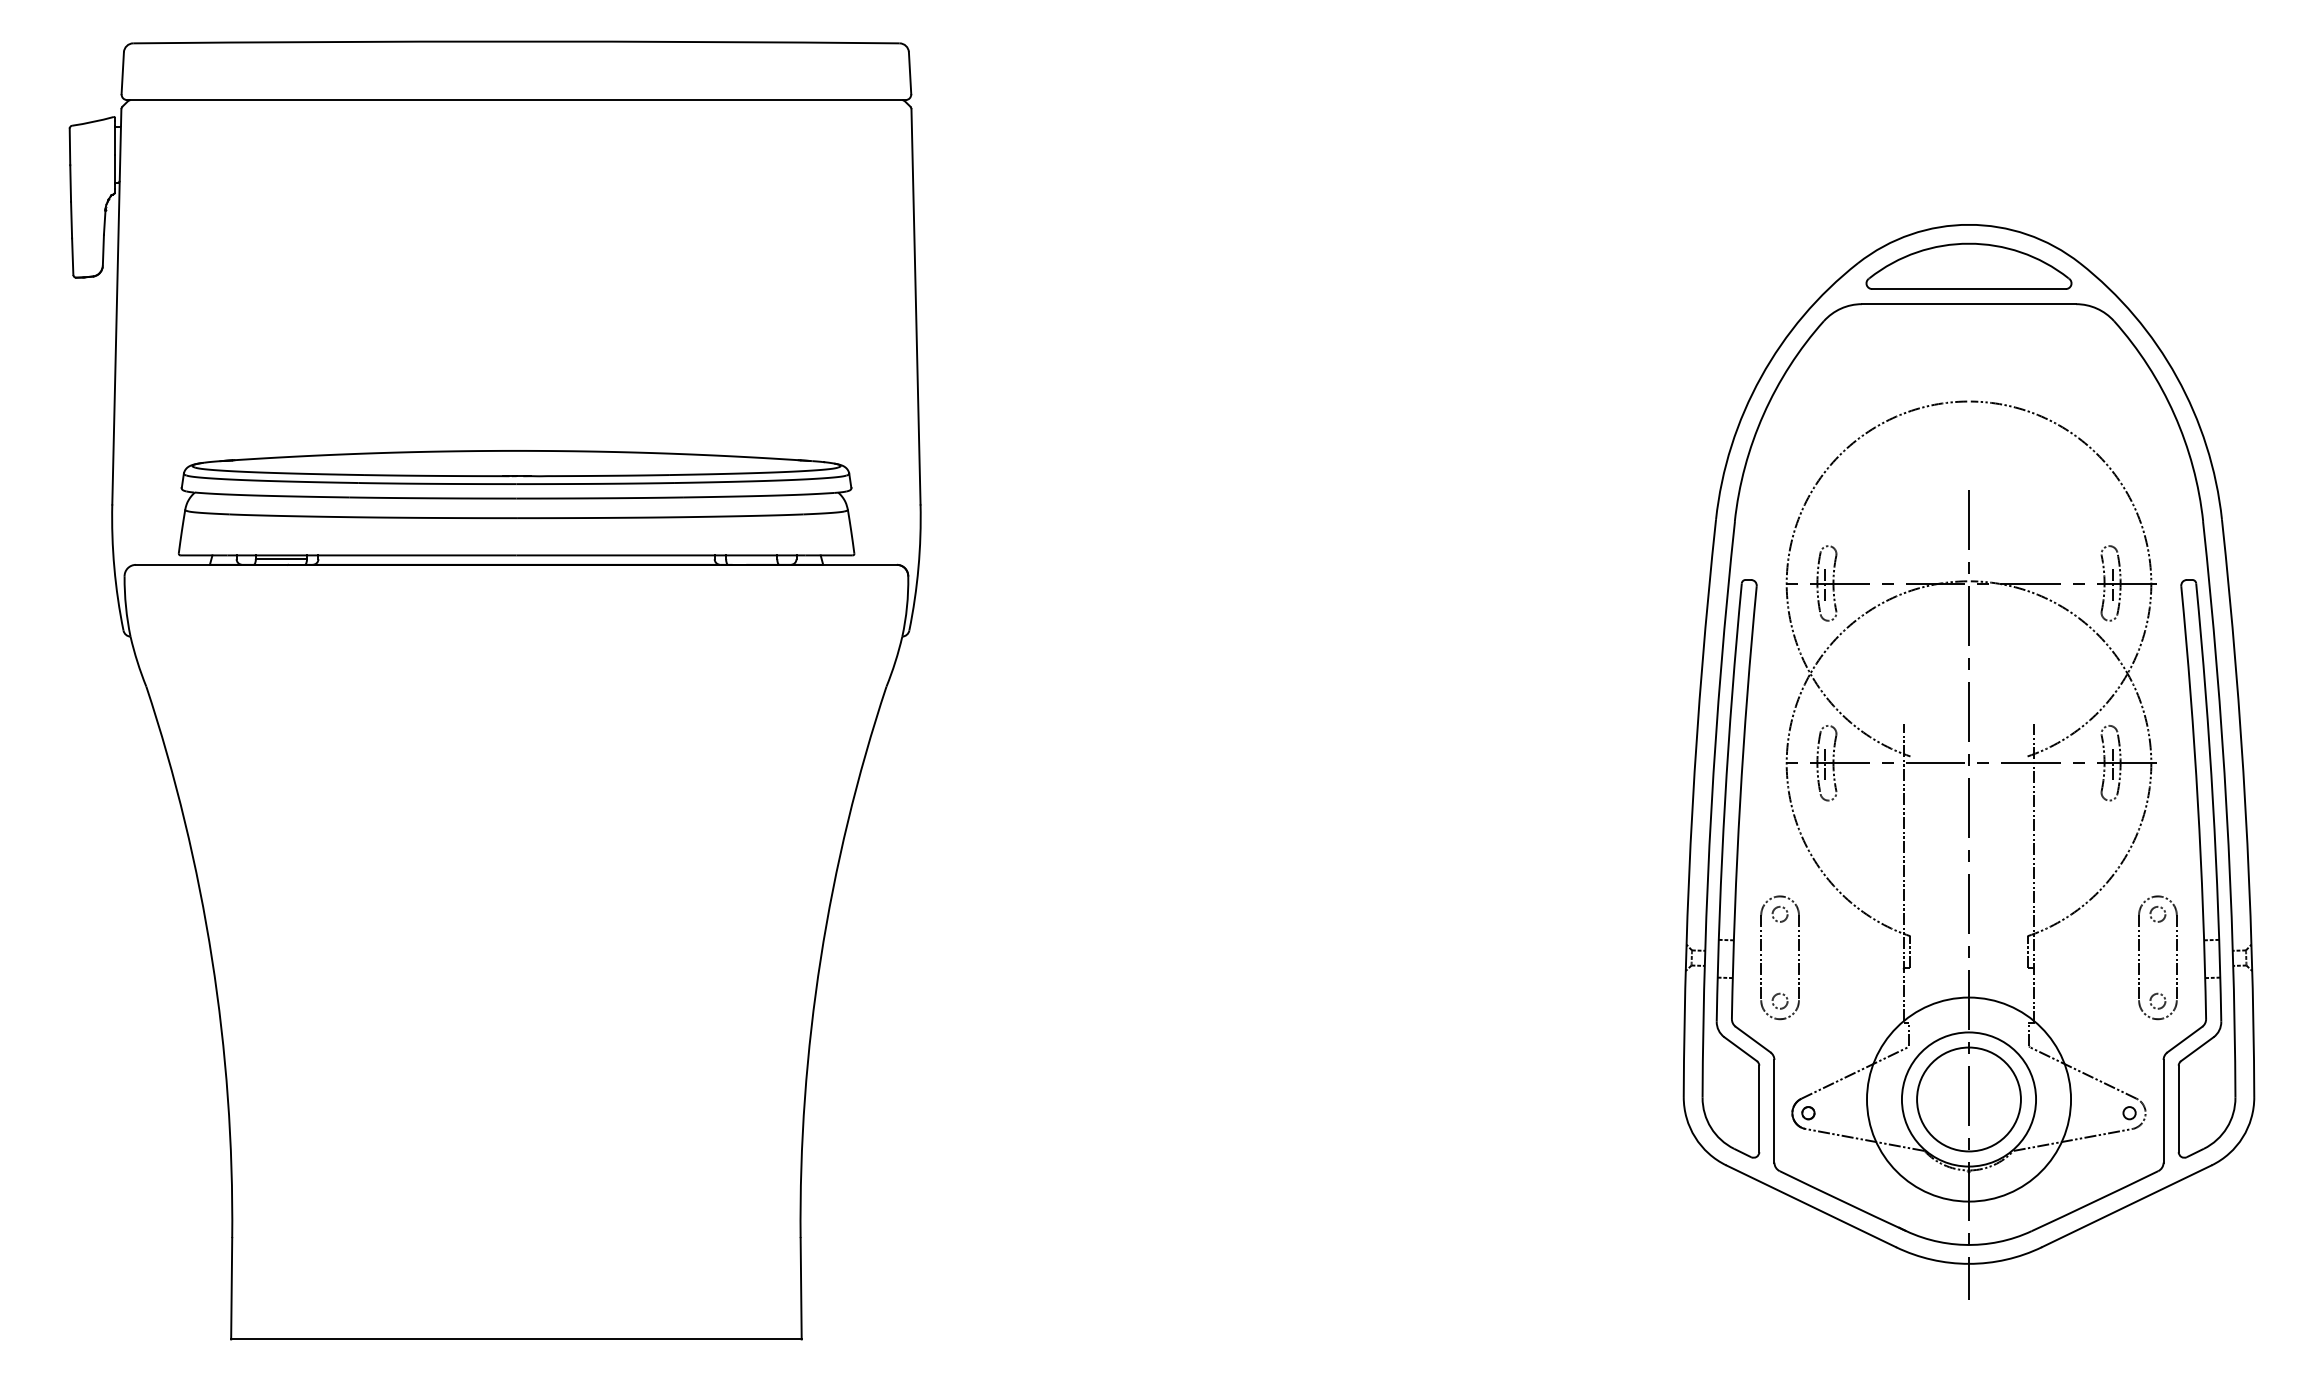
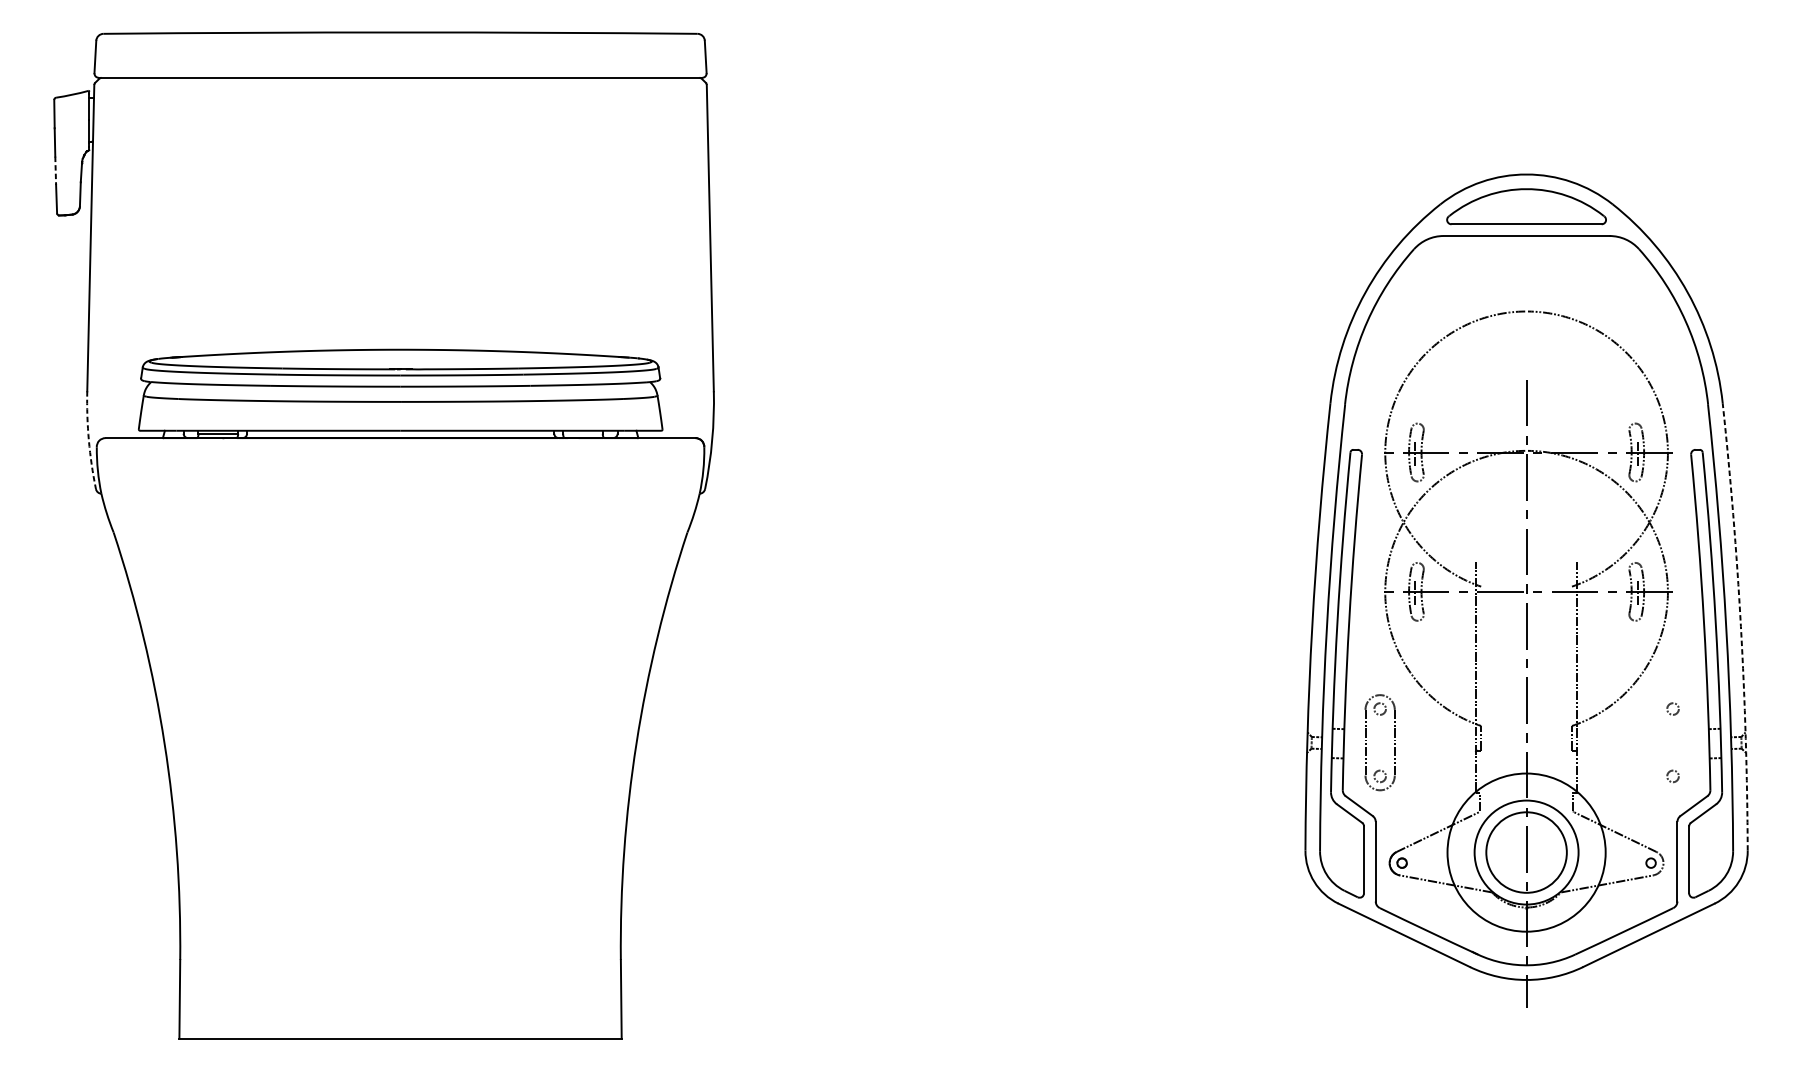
line: (71, 220) -> (55, 171), solid -> dashed
arc: (114, 567) -> (88, 440), solid -> dashed
arc: (2245, 808) -> (1740, 626), solid -> dashed
part: (2139, 955) -> (1658, 740), removed

